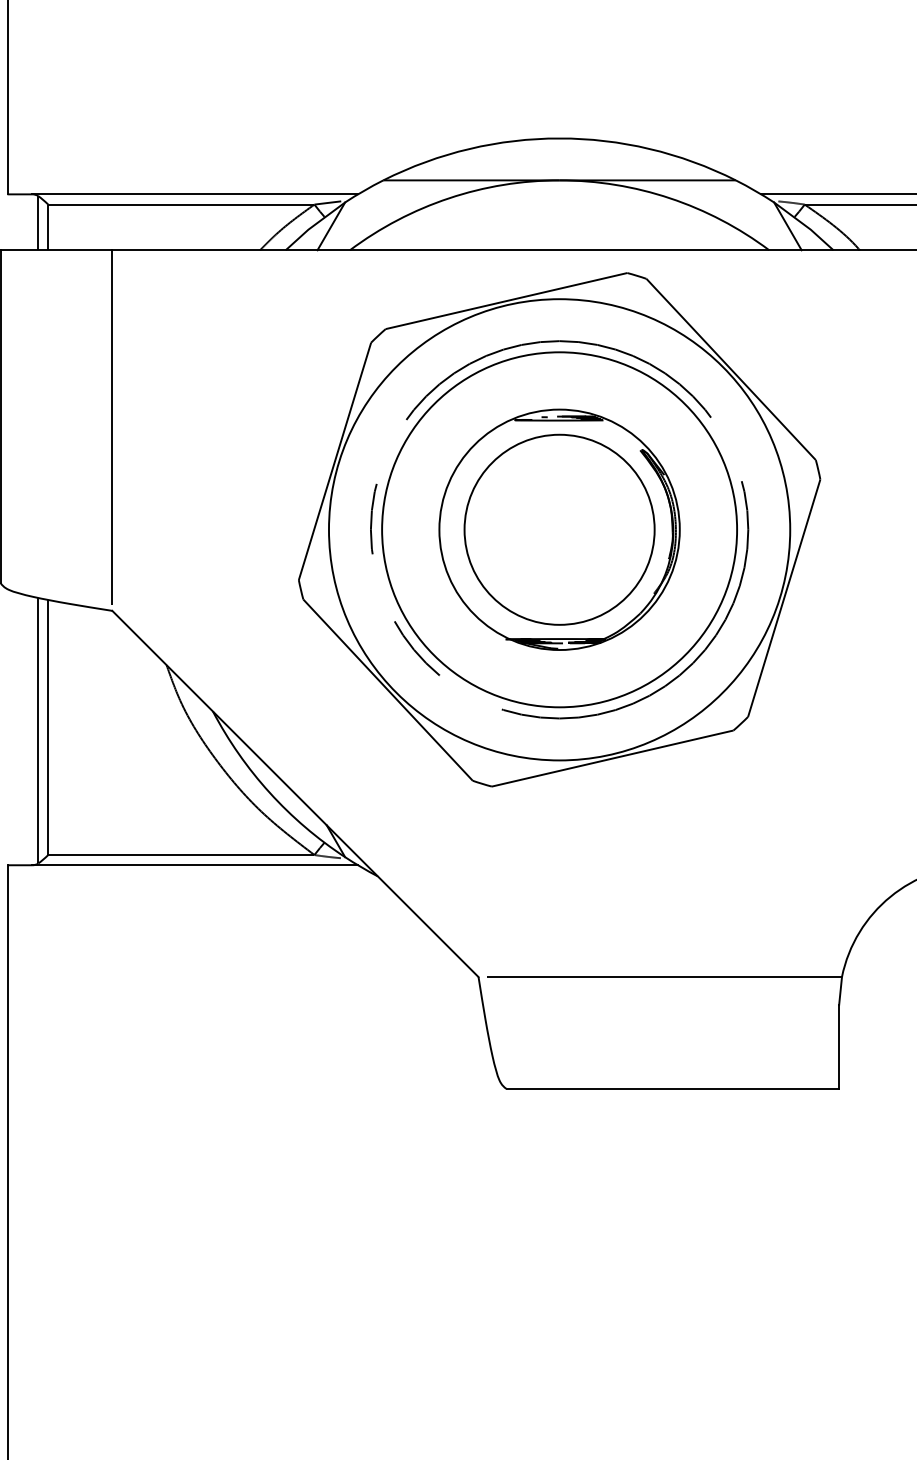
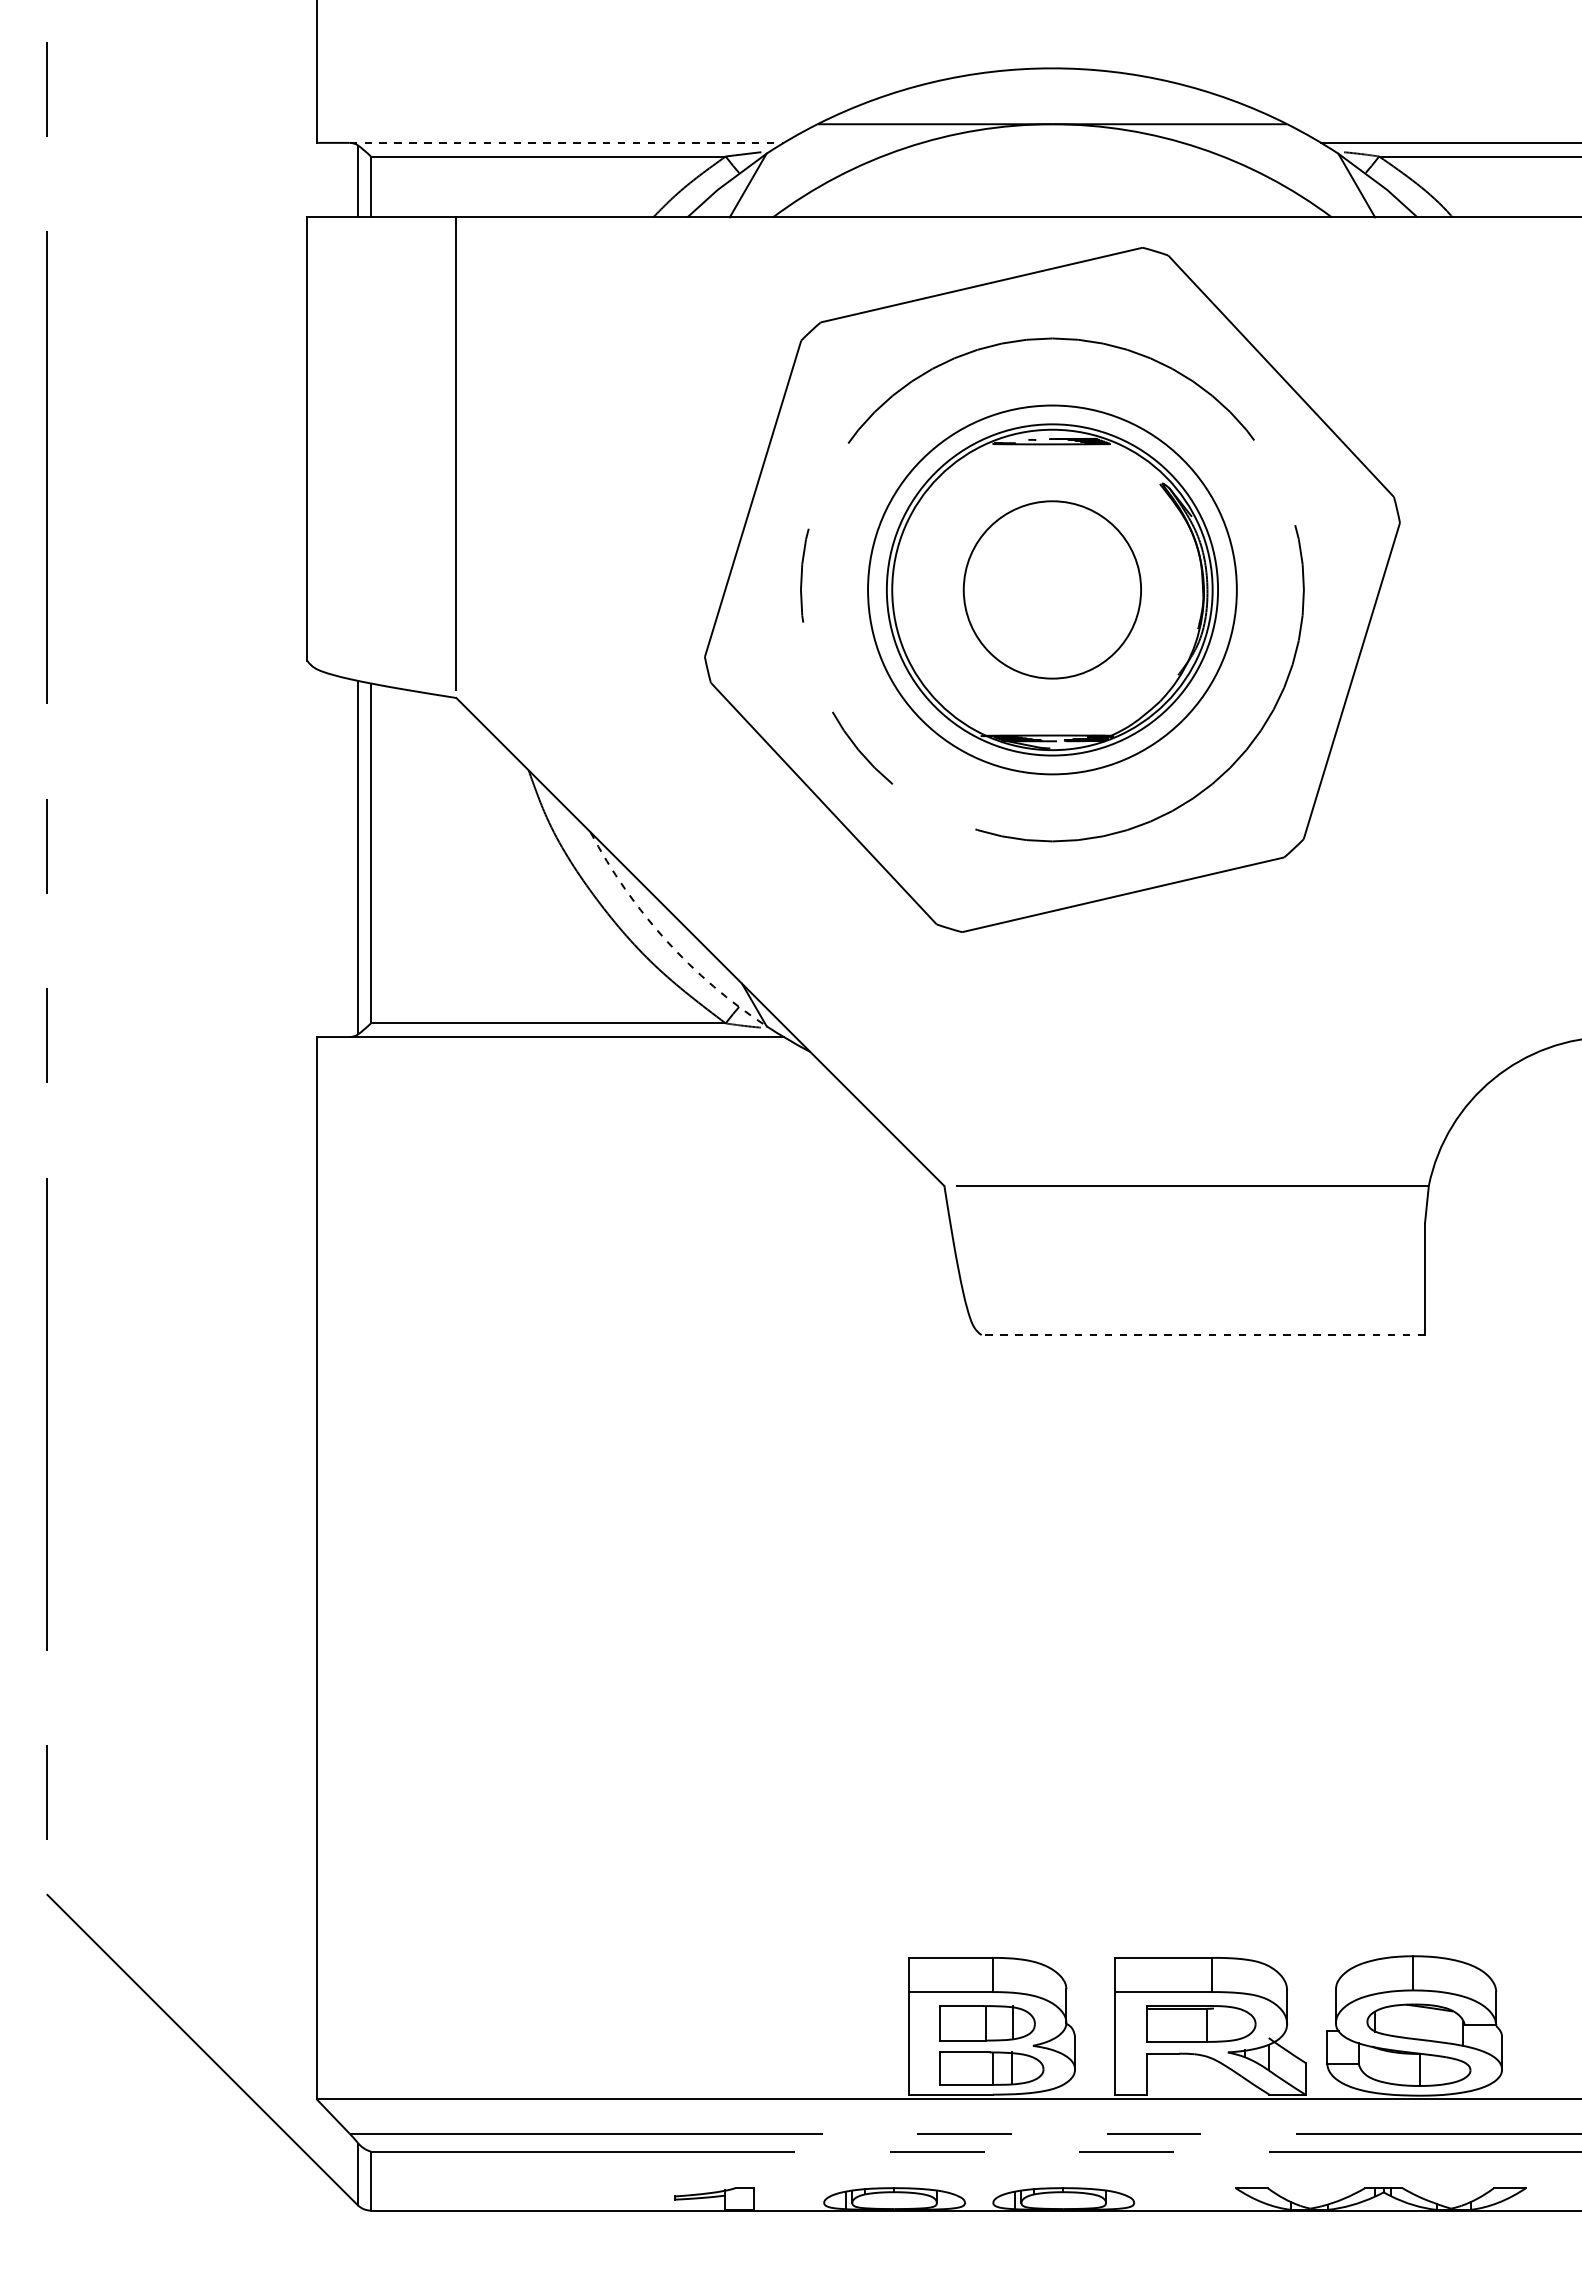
line: (195, 194) -> (567, 142), solid -> dashed
circle: (559, 529) -> (1052, 589), size x0.6
circle: (559, 529) -> (1052, 589), size x0.7
circle: (559, 529) -> (1052, 589), size x0.7
arc: (270, 792) -> (666, 940), solid -> dashed
line: (672, 1089) -> (1203, 1335), solid -> dashed

